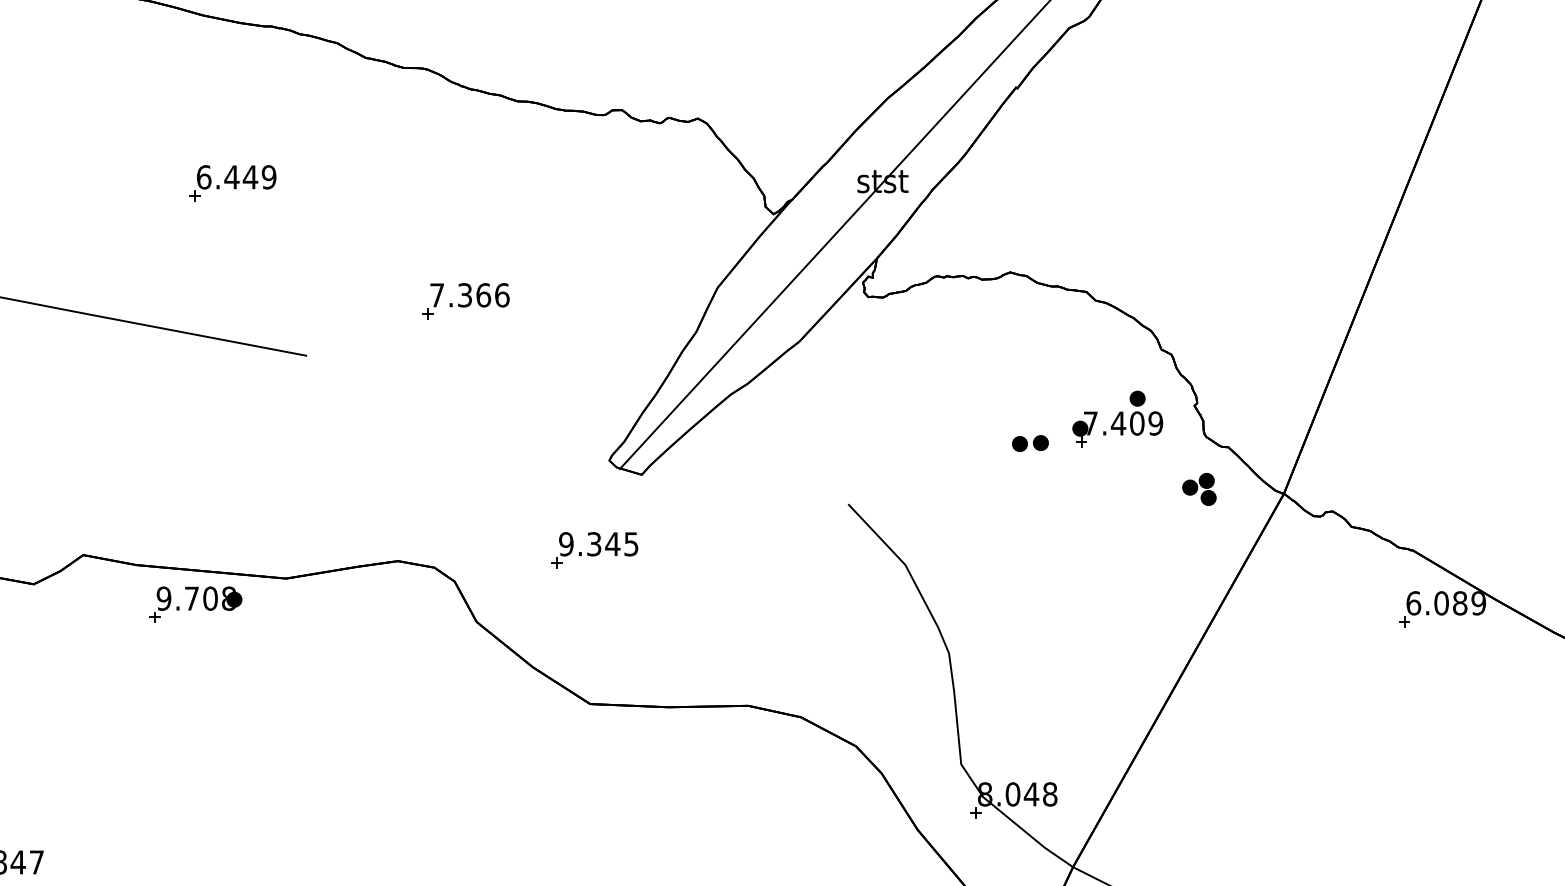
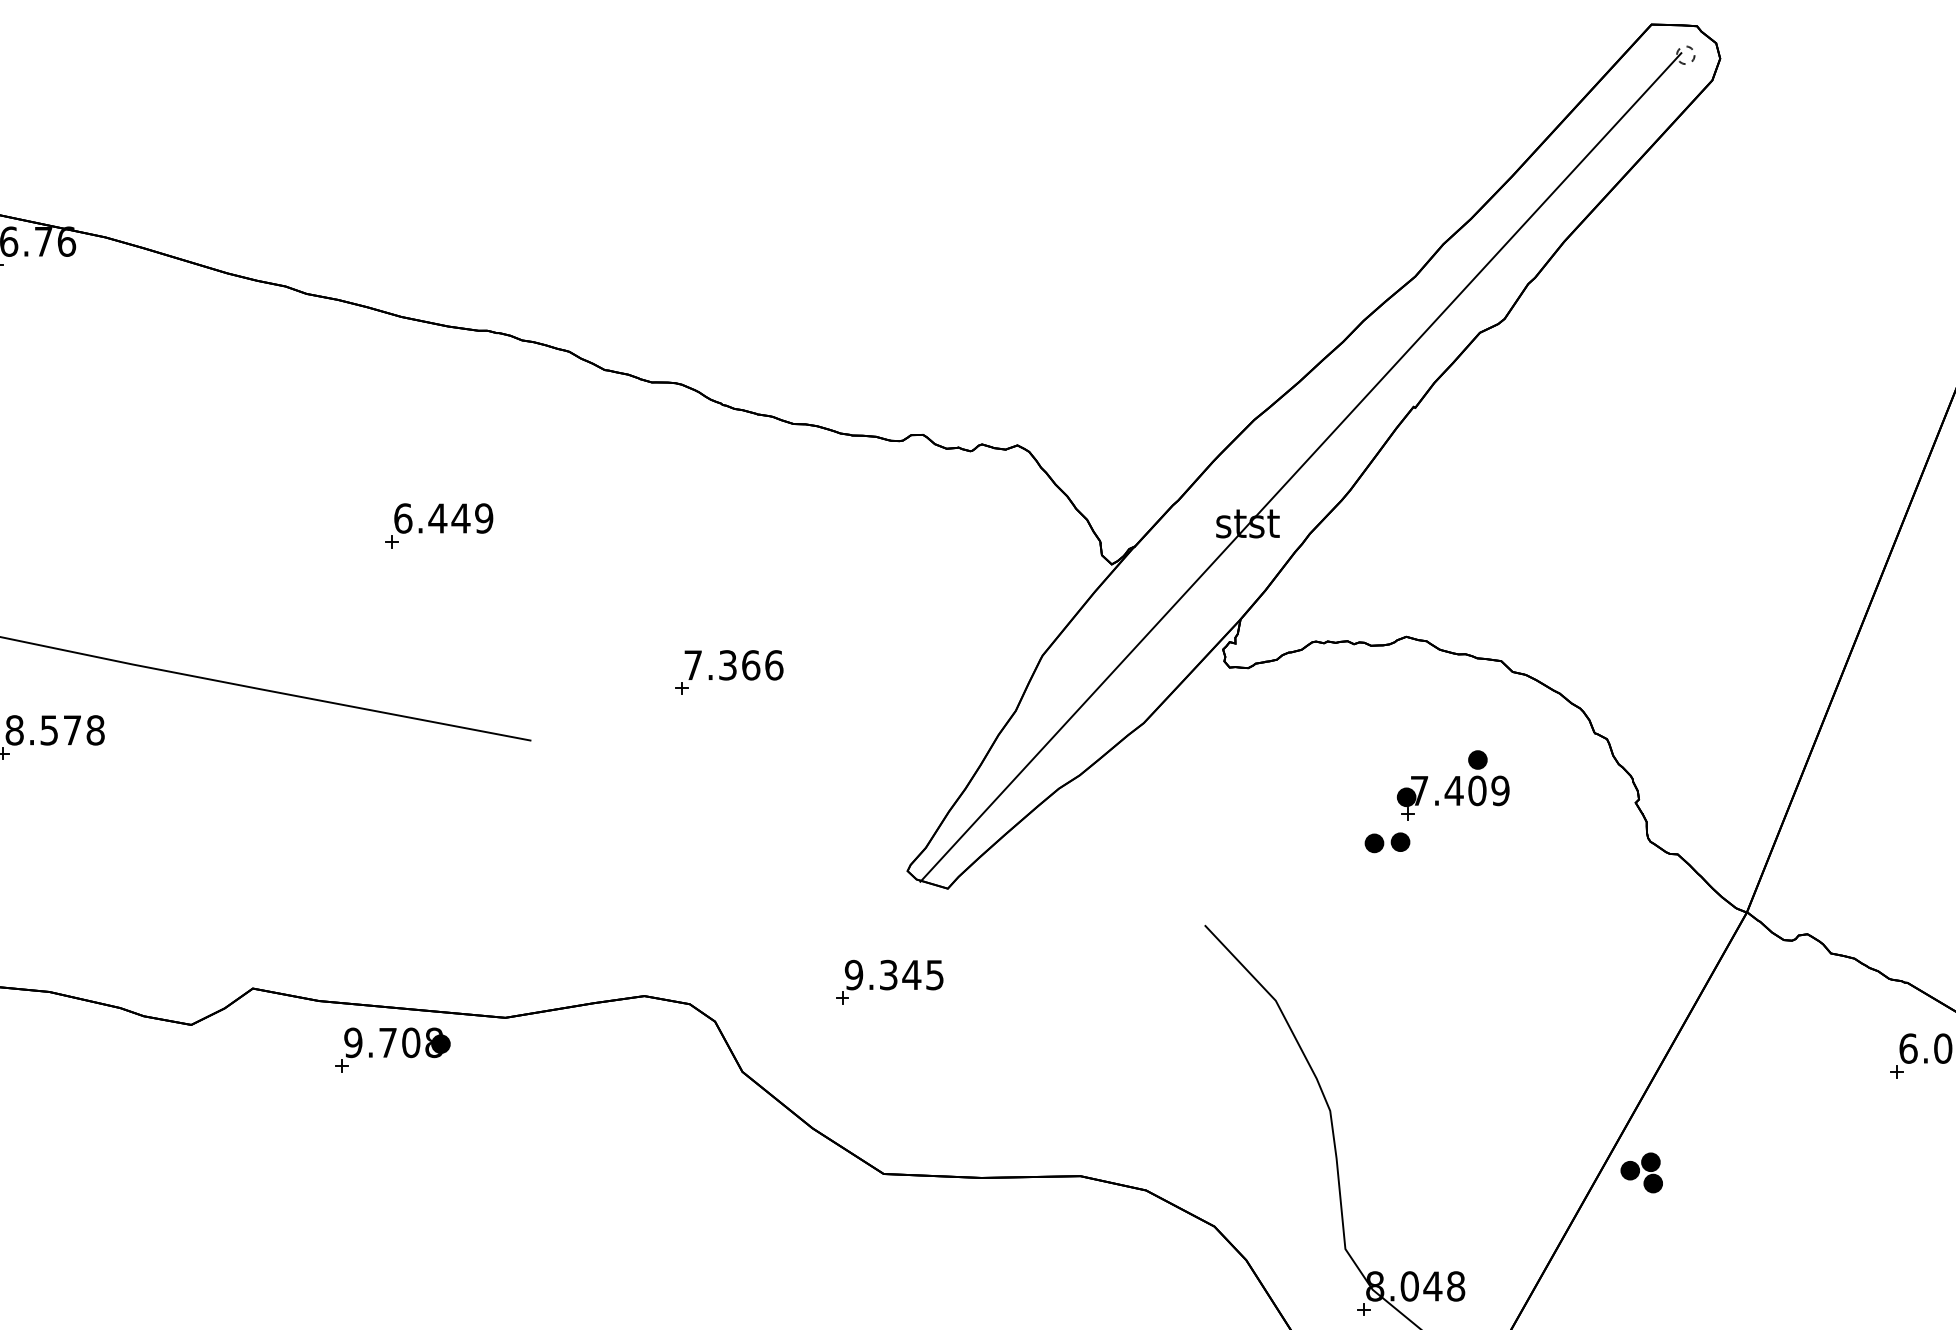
part: (1117, 419) -> (1452, 785), moved
part: (1030, 443) -> (1387, 842), moved
part: (1199, 489) -> (1641, 1172), moved

